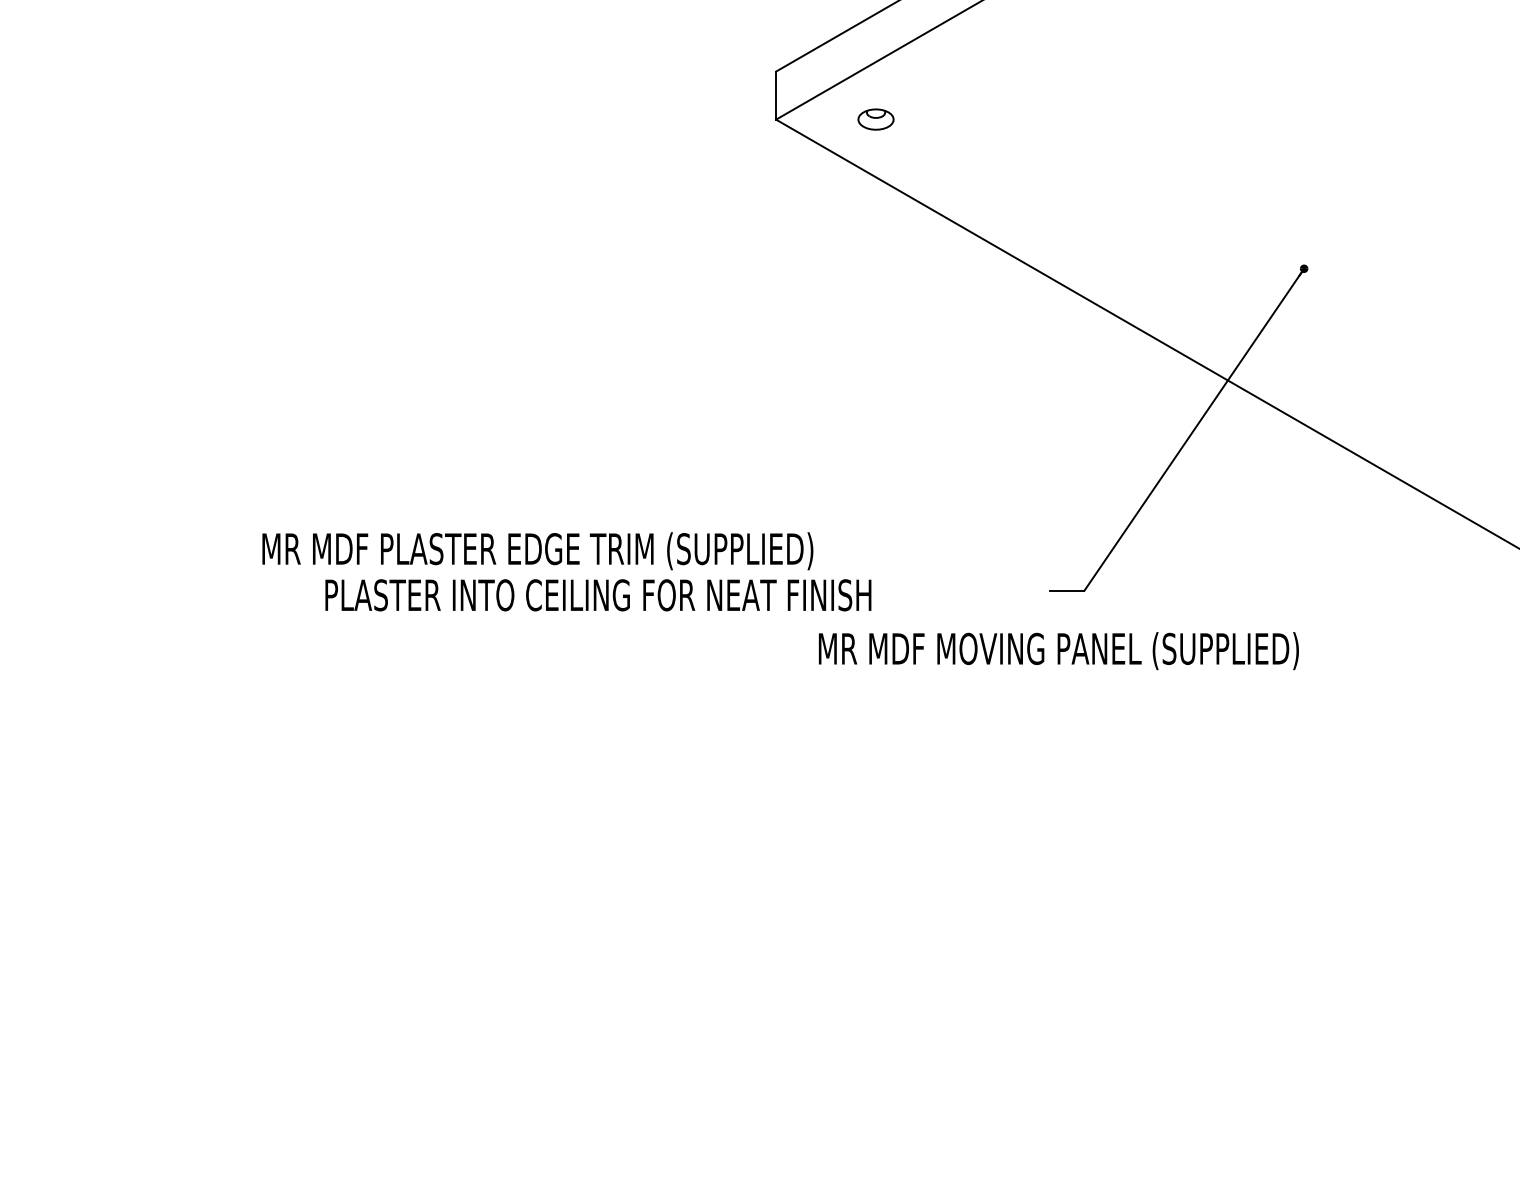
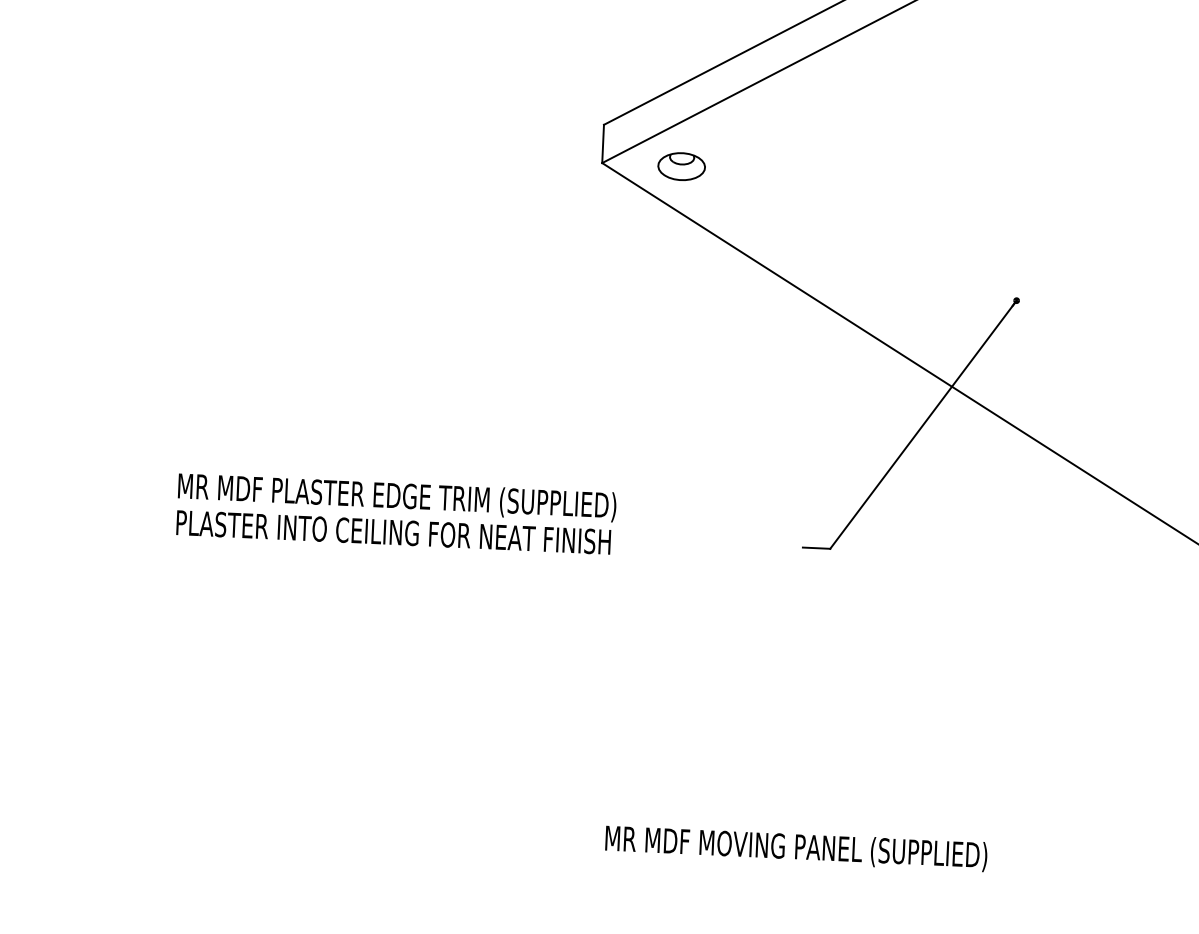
part: (875, 119) -> (681, 166), size x1.67
text: (598, 595) -> (393, 532), moved
text: (1058, 651) -> (796, 848), moved

